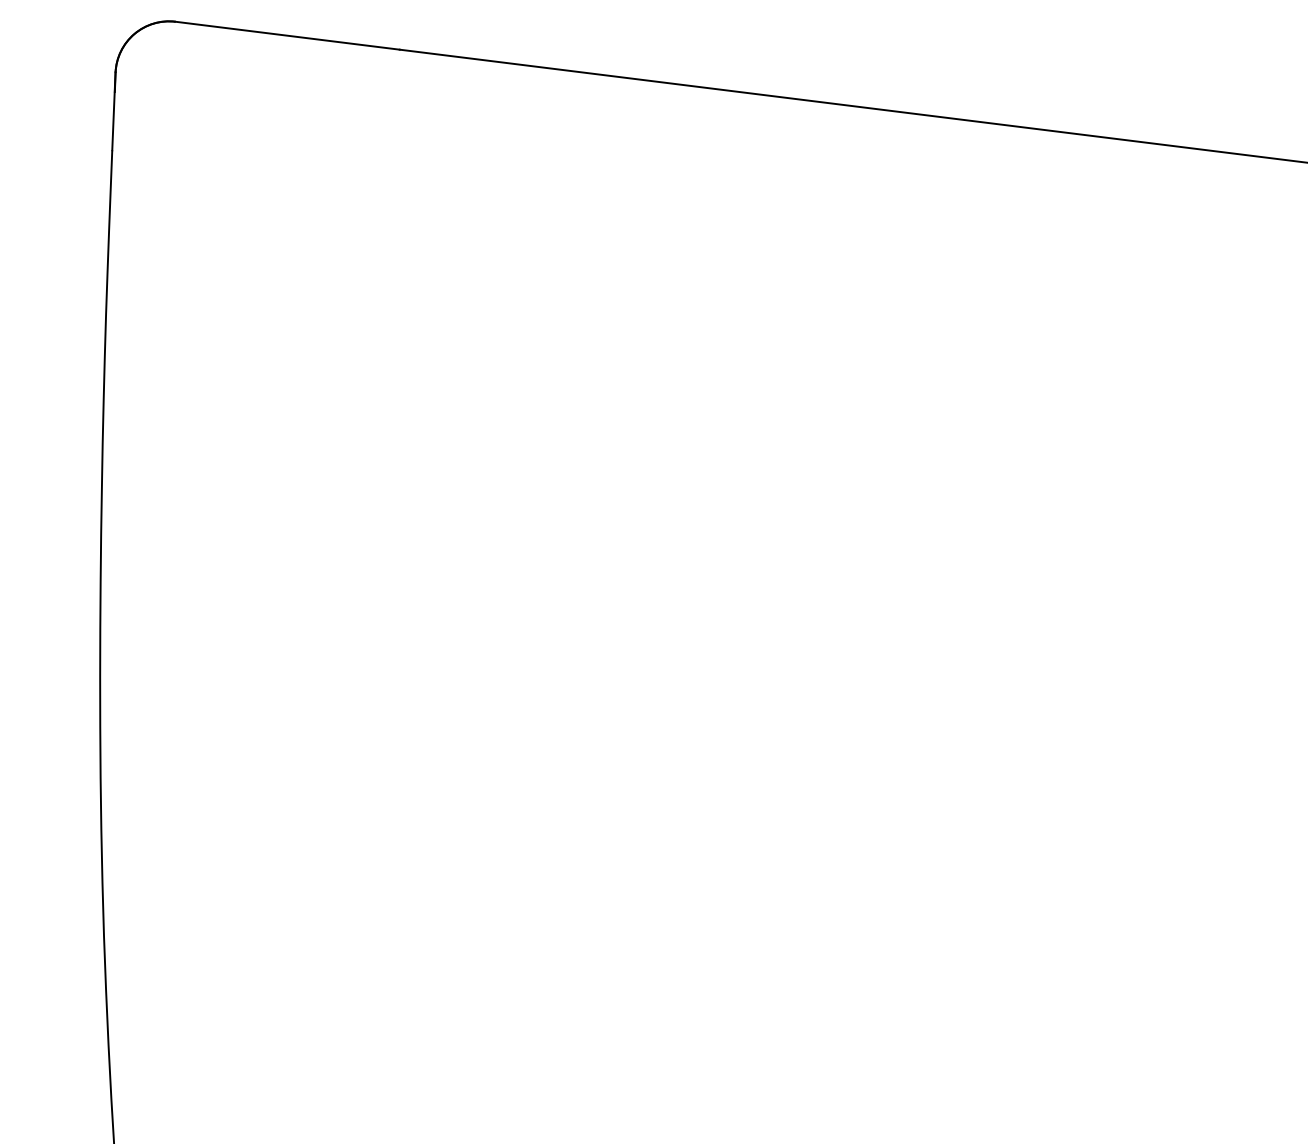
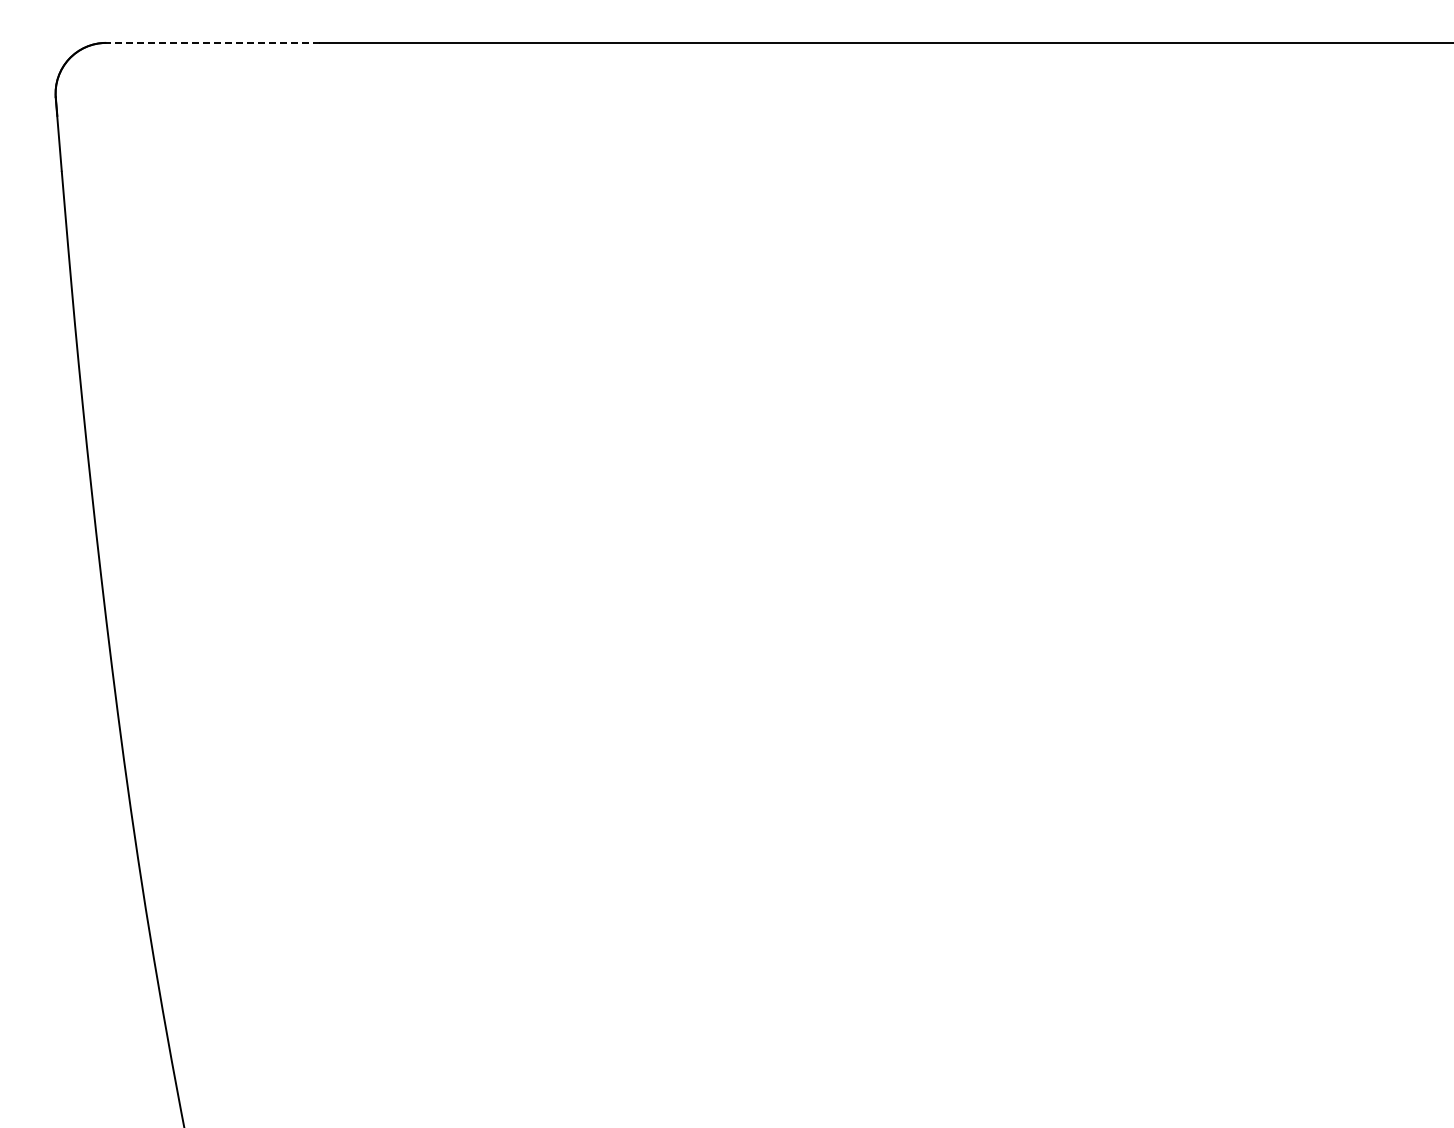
line: (287, 35) -> (212, 42), solid -> dashed

